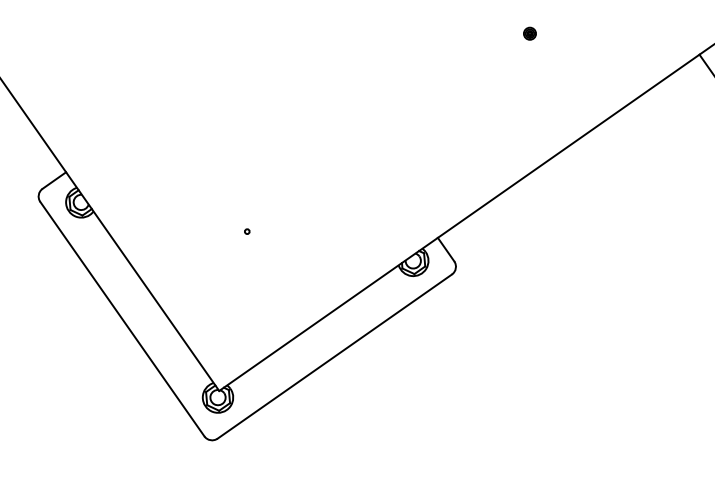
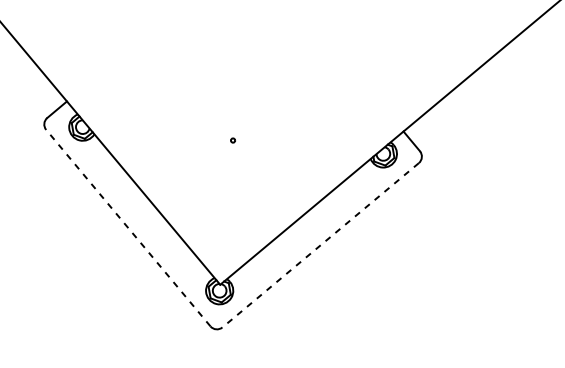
line: (122, 318) -> (128, 227), solid -> dashed
line: (334, 356) -> (320, 245), solid -> dashed

